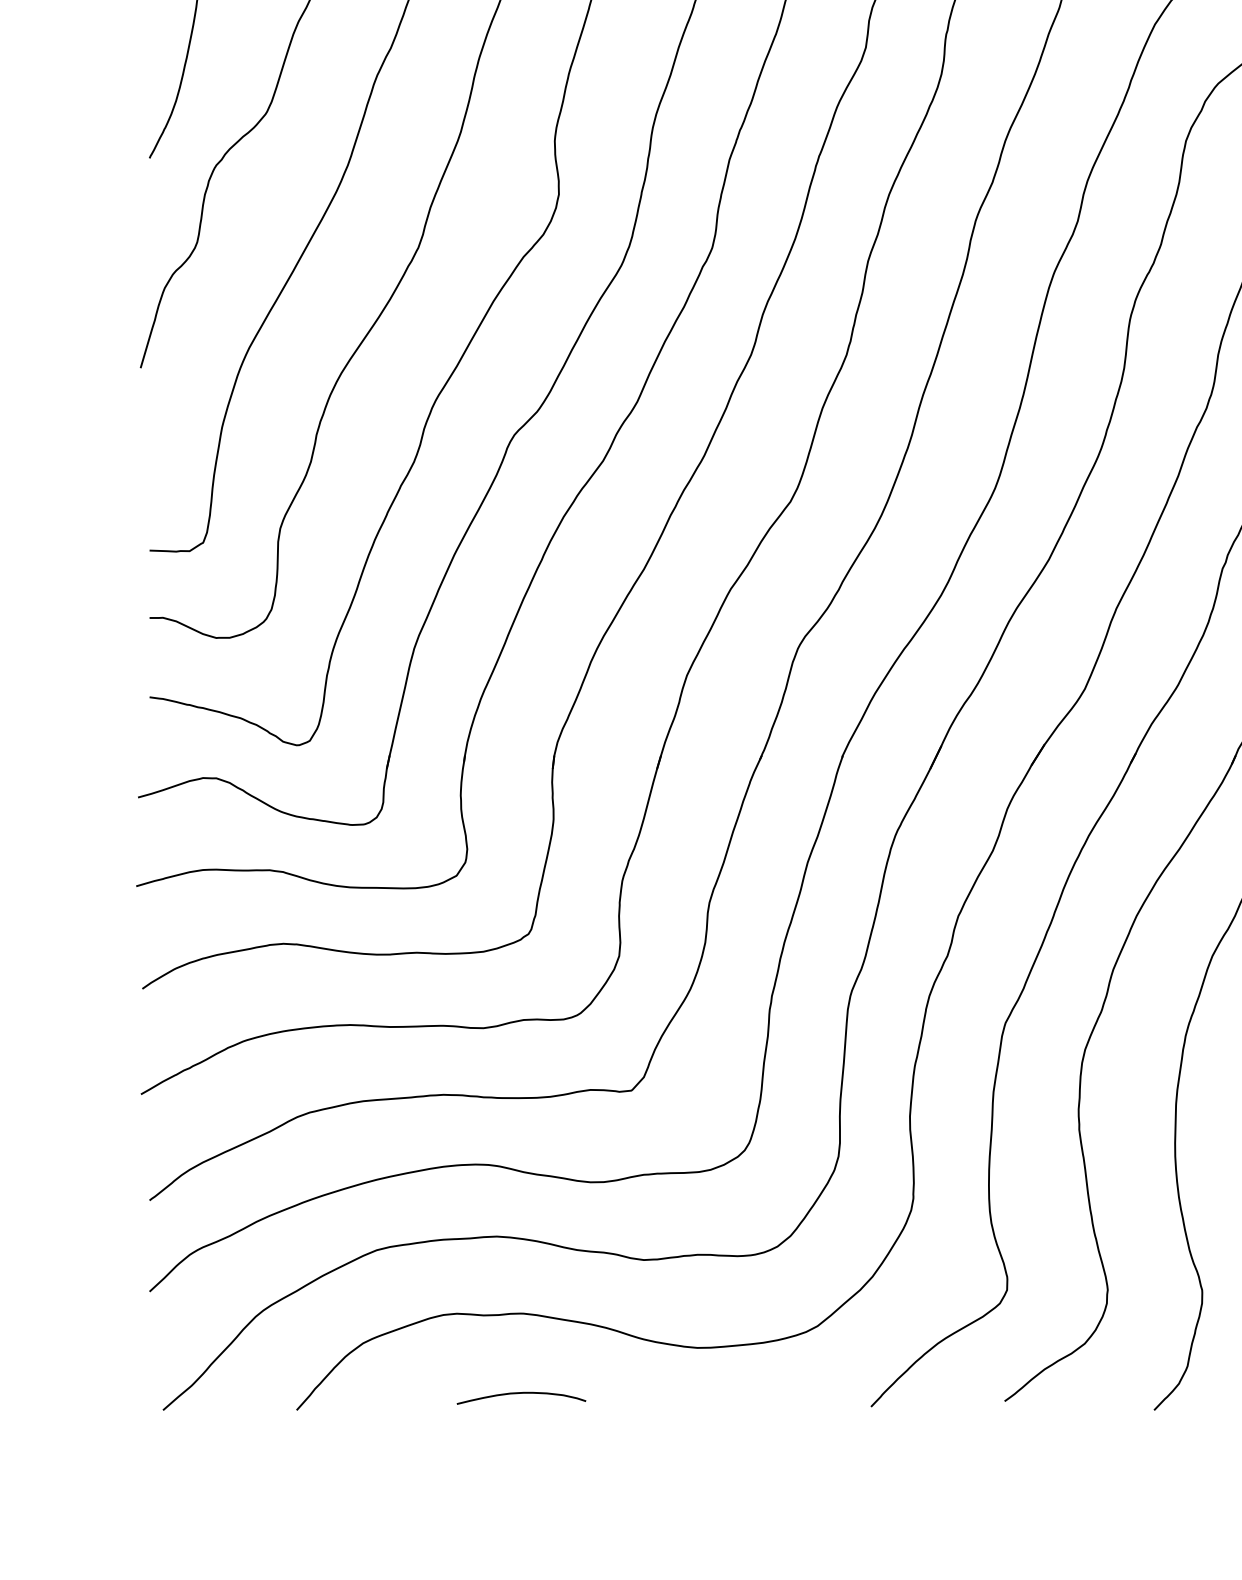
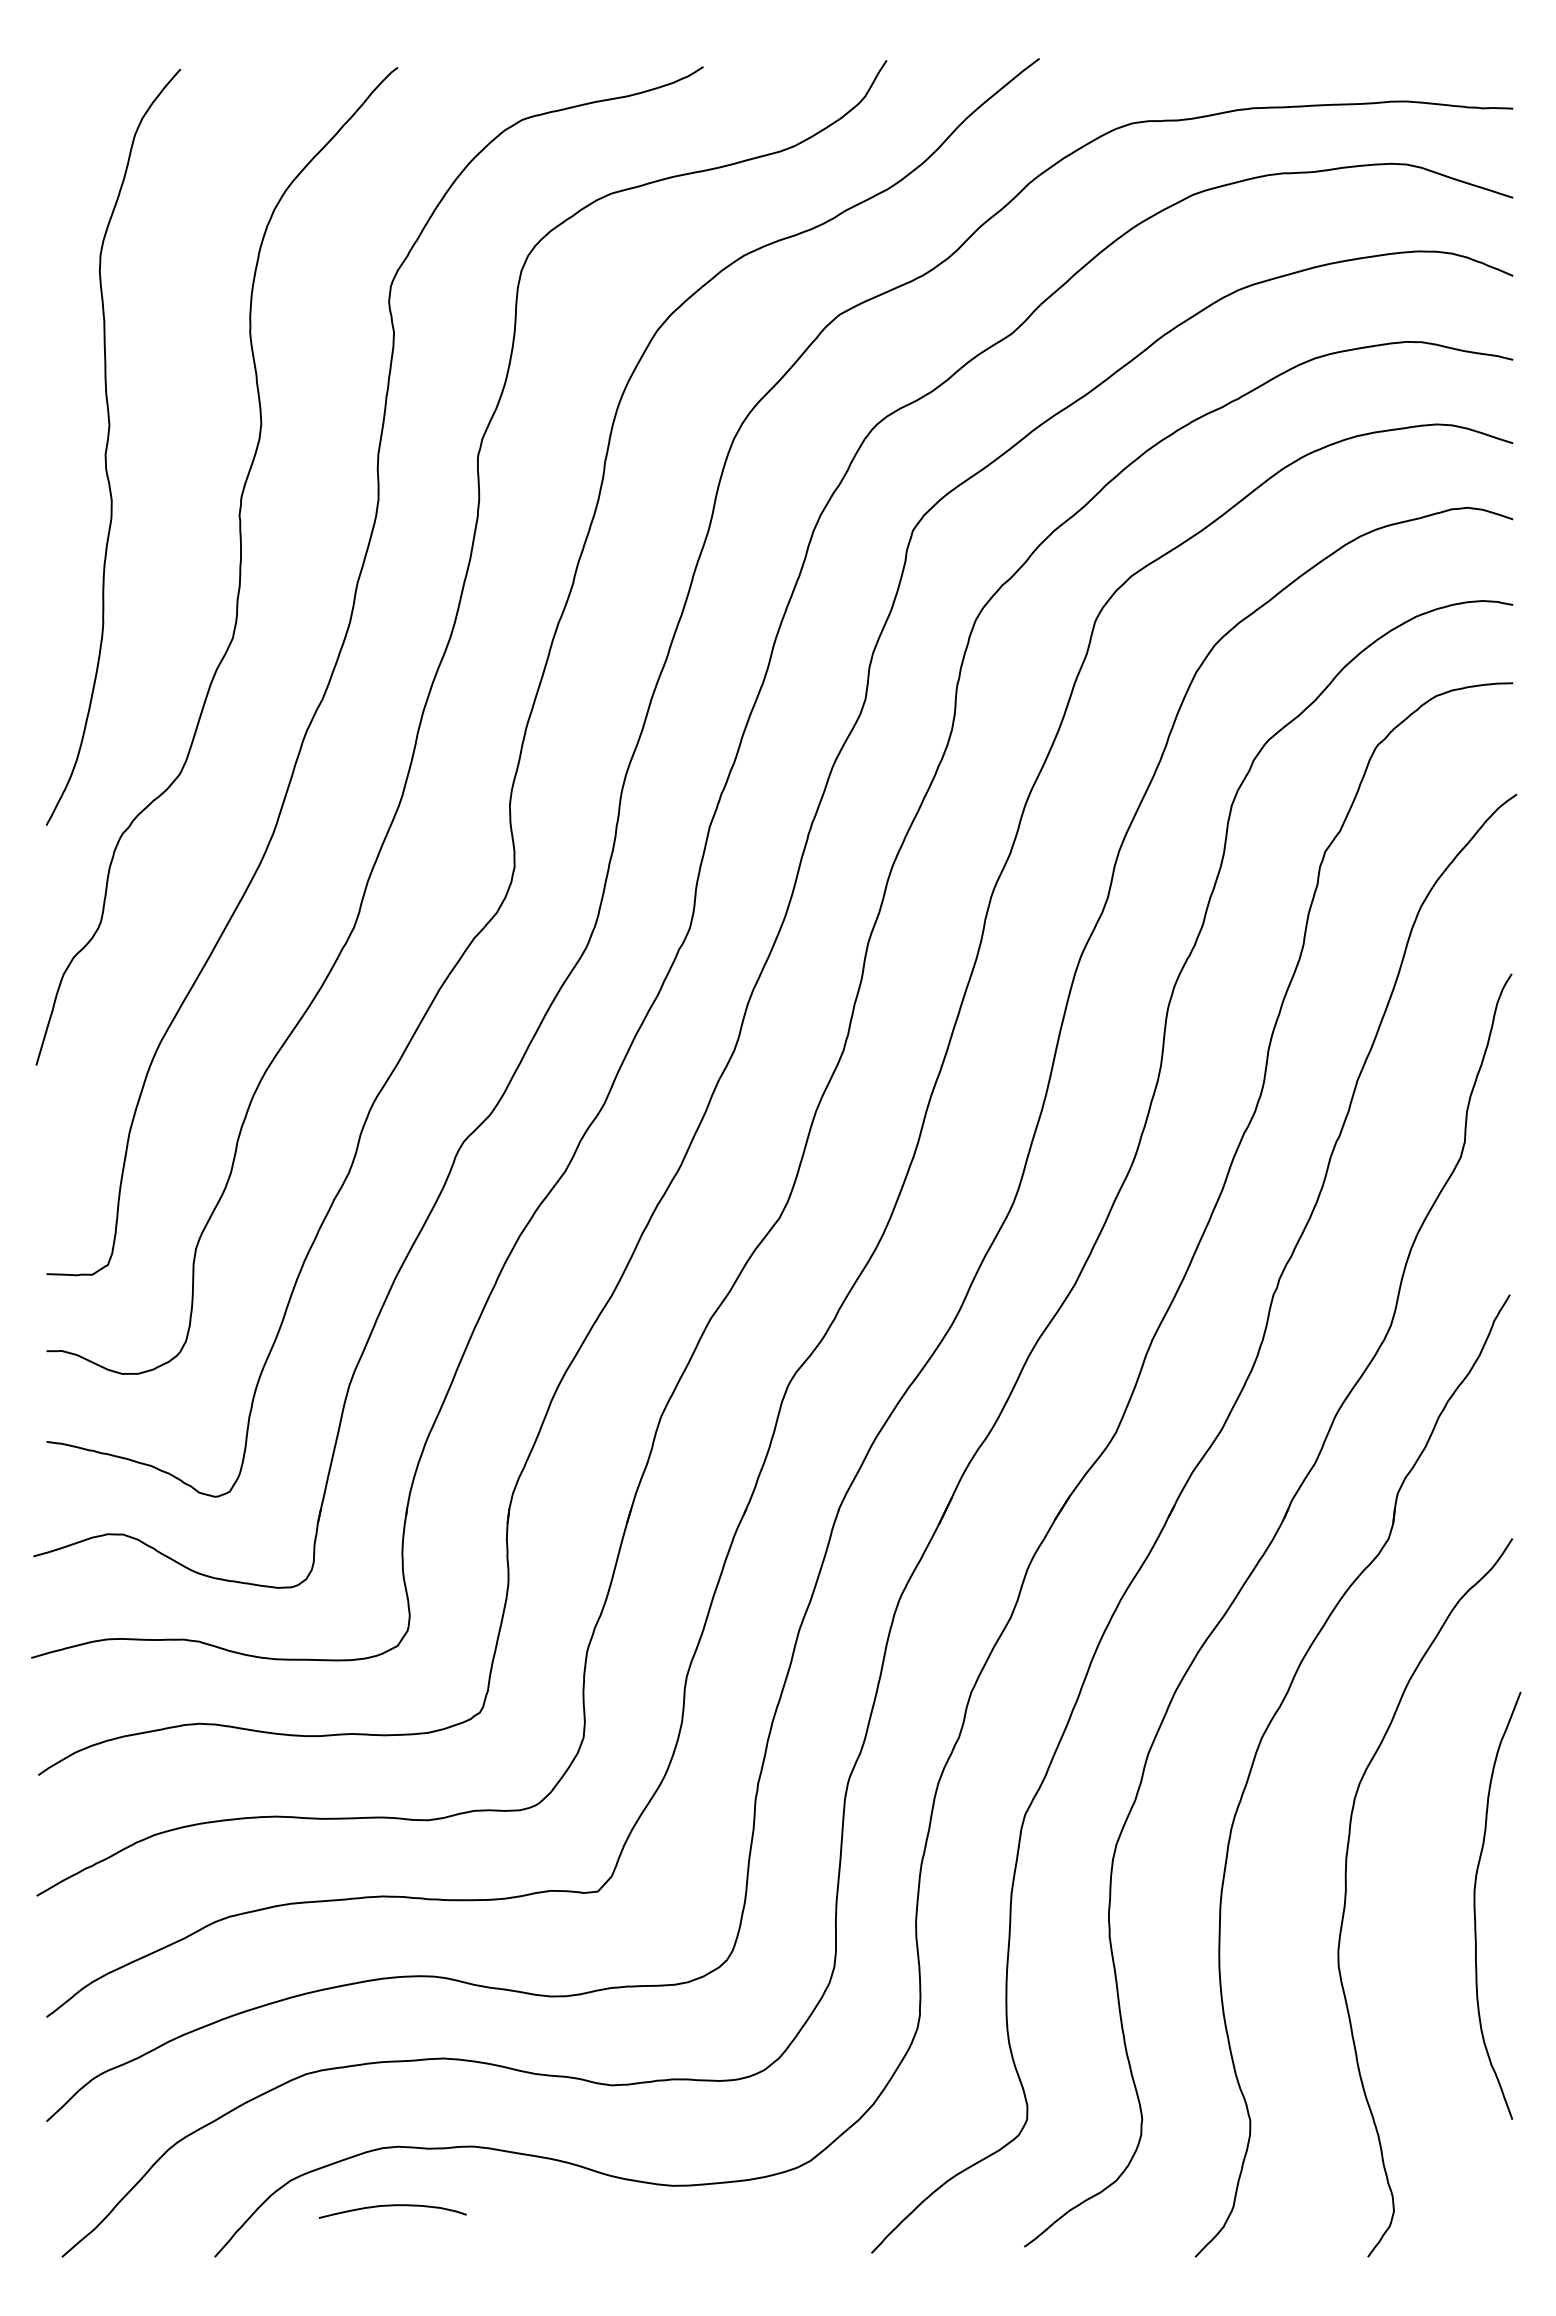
curve: (521, 1393) -> (392, 2206), moved

